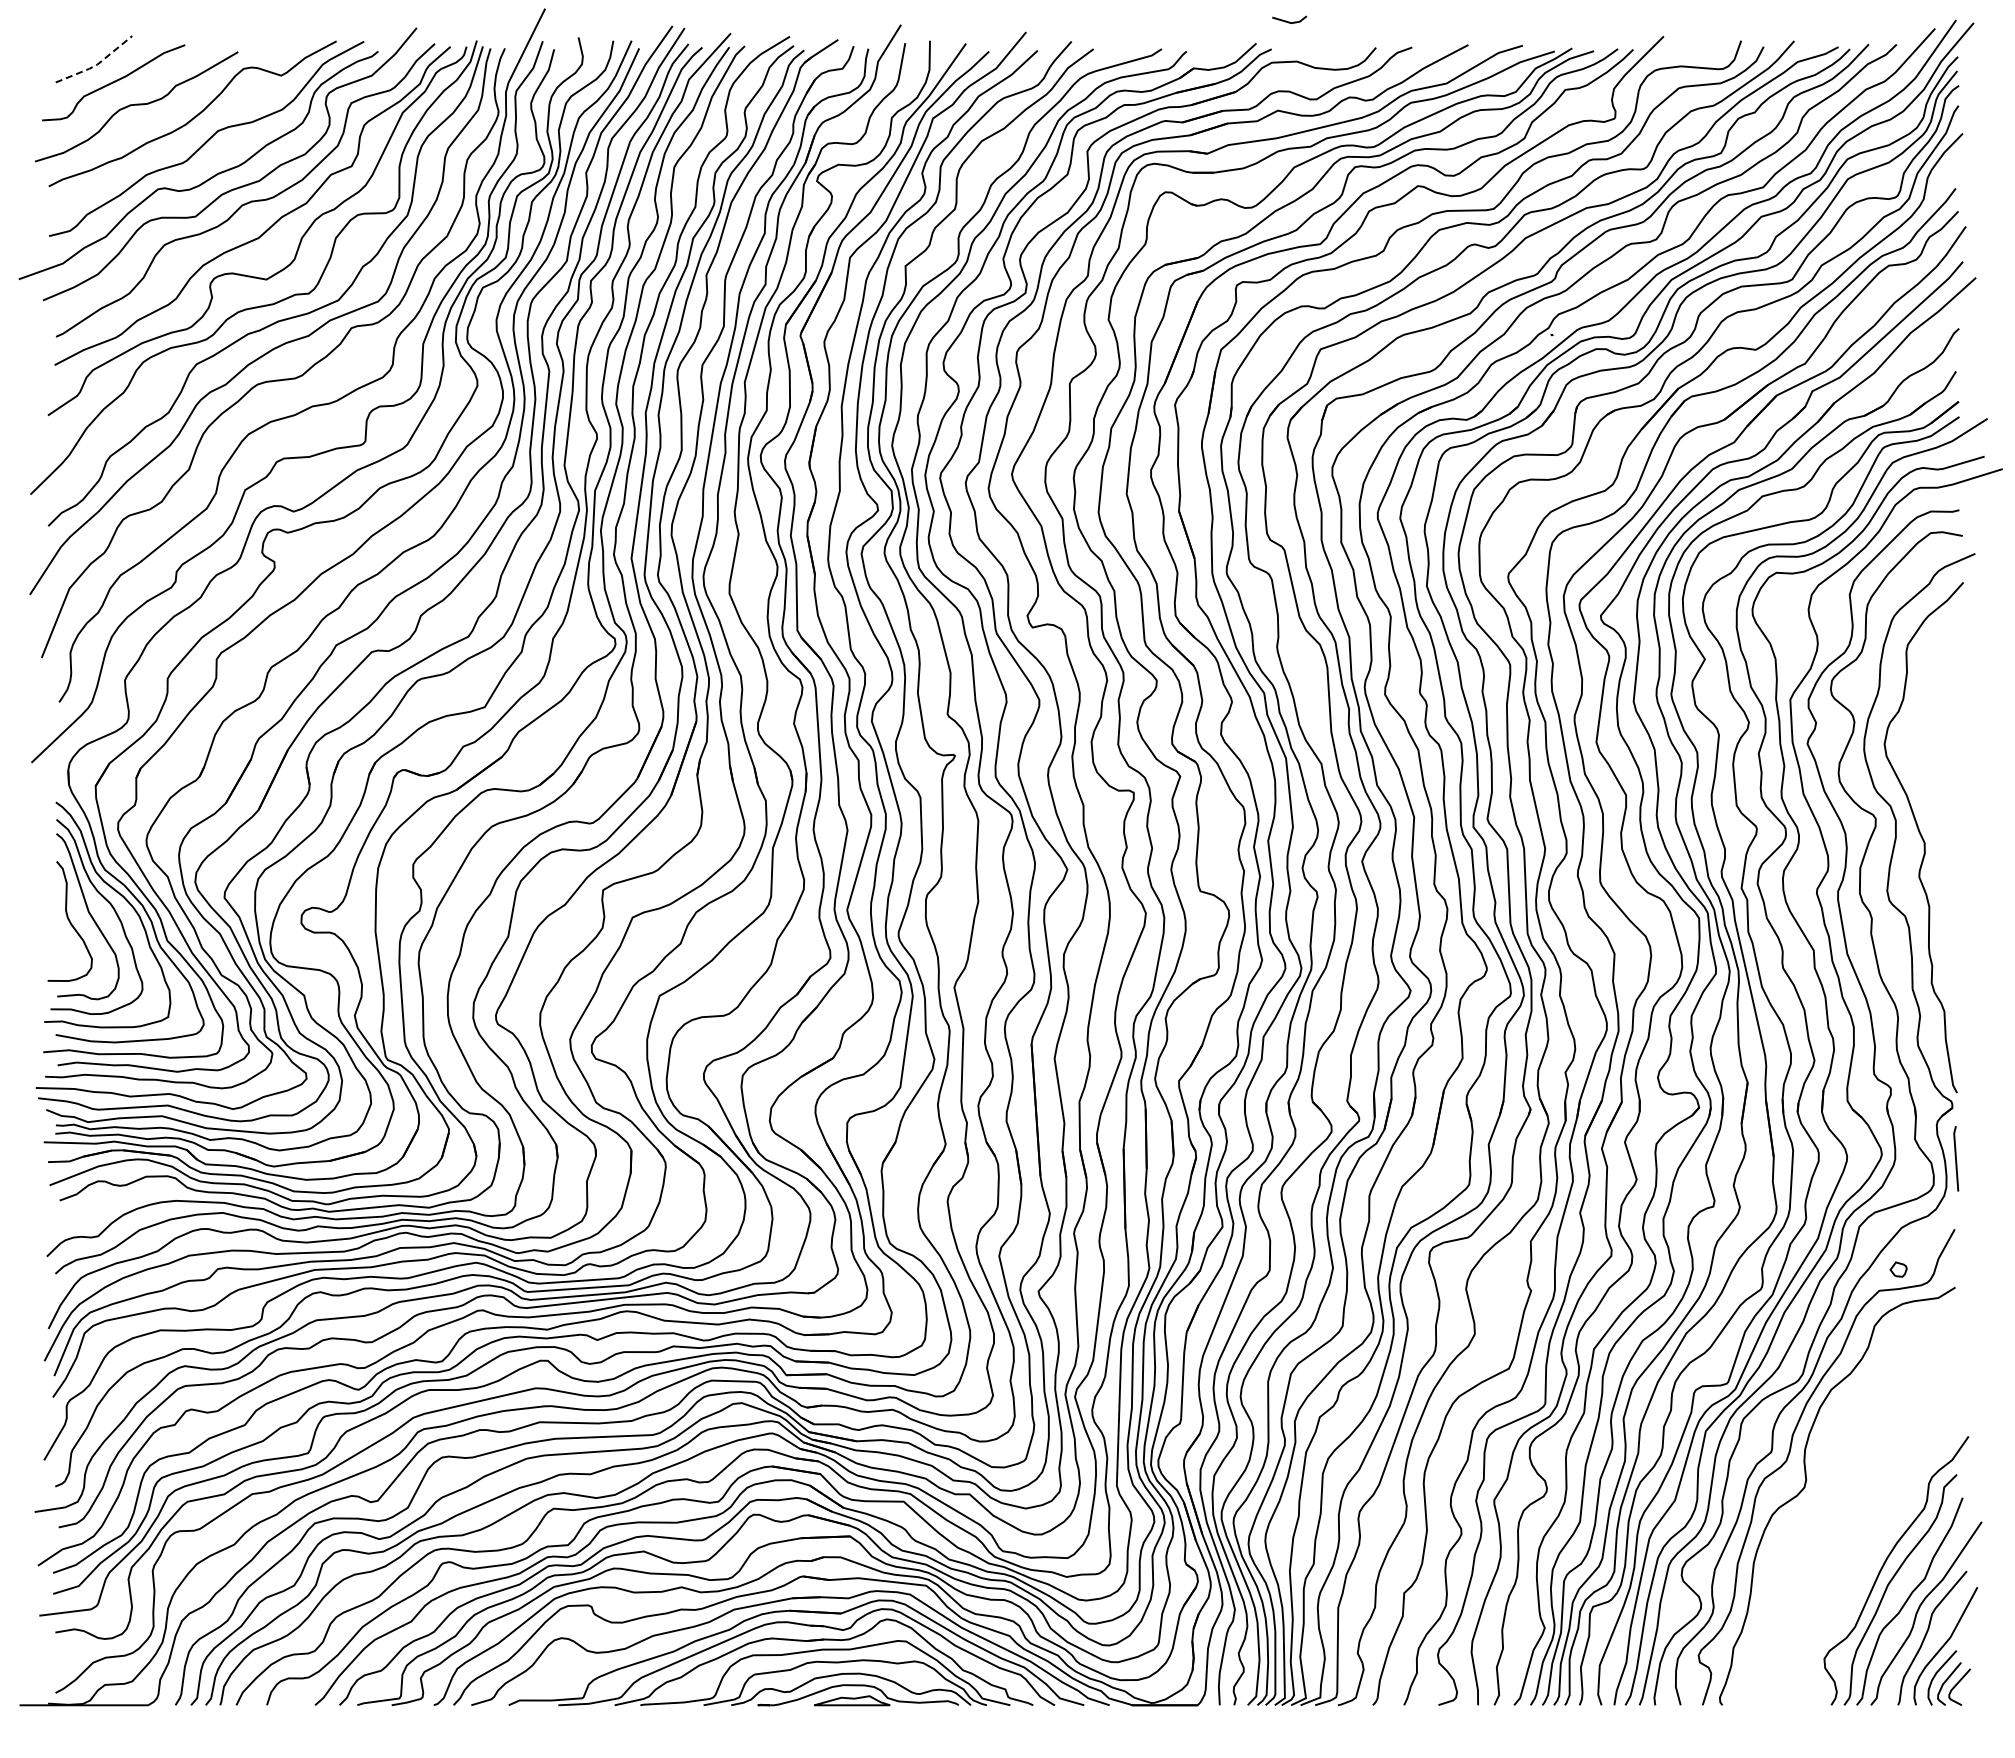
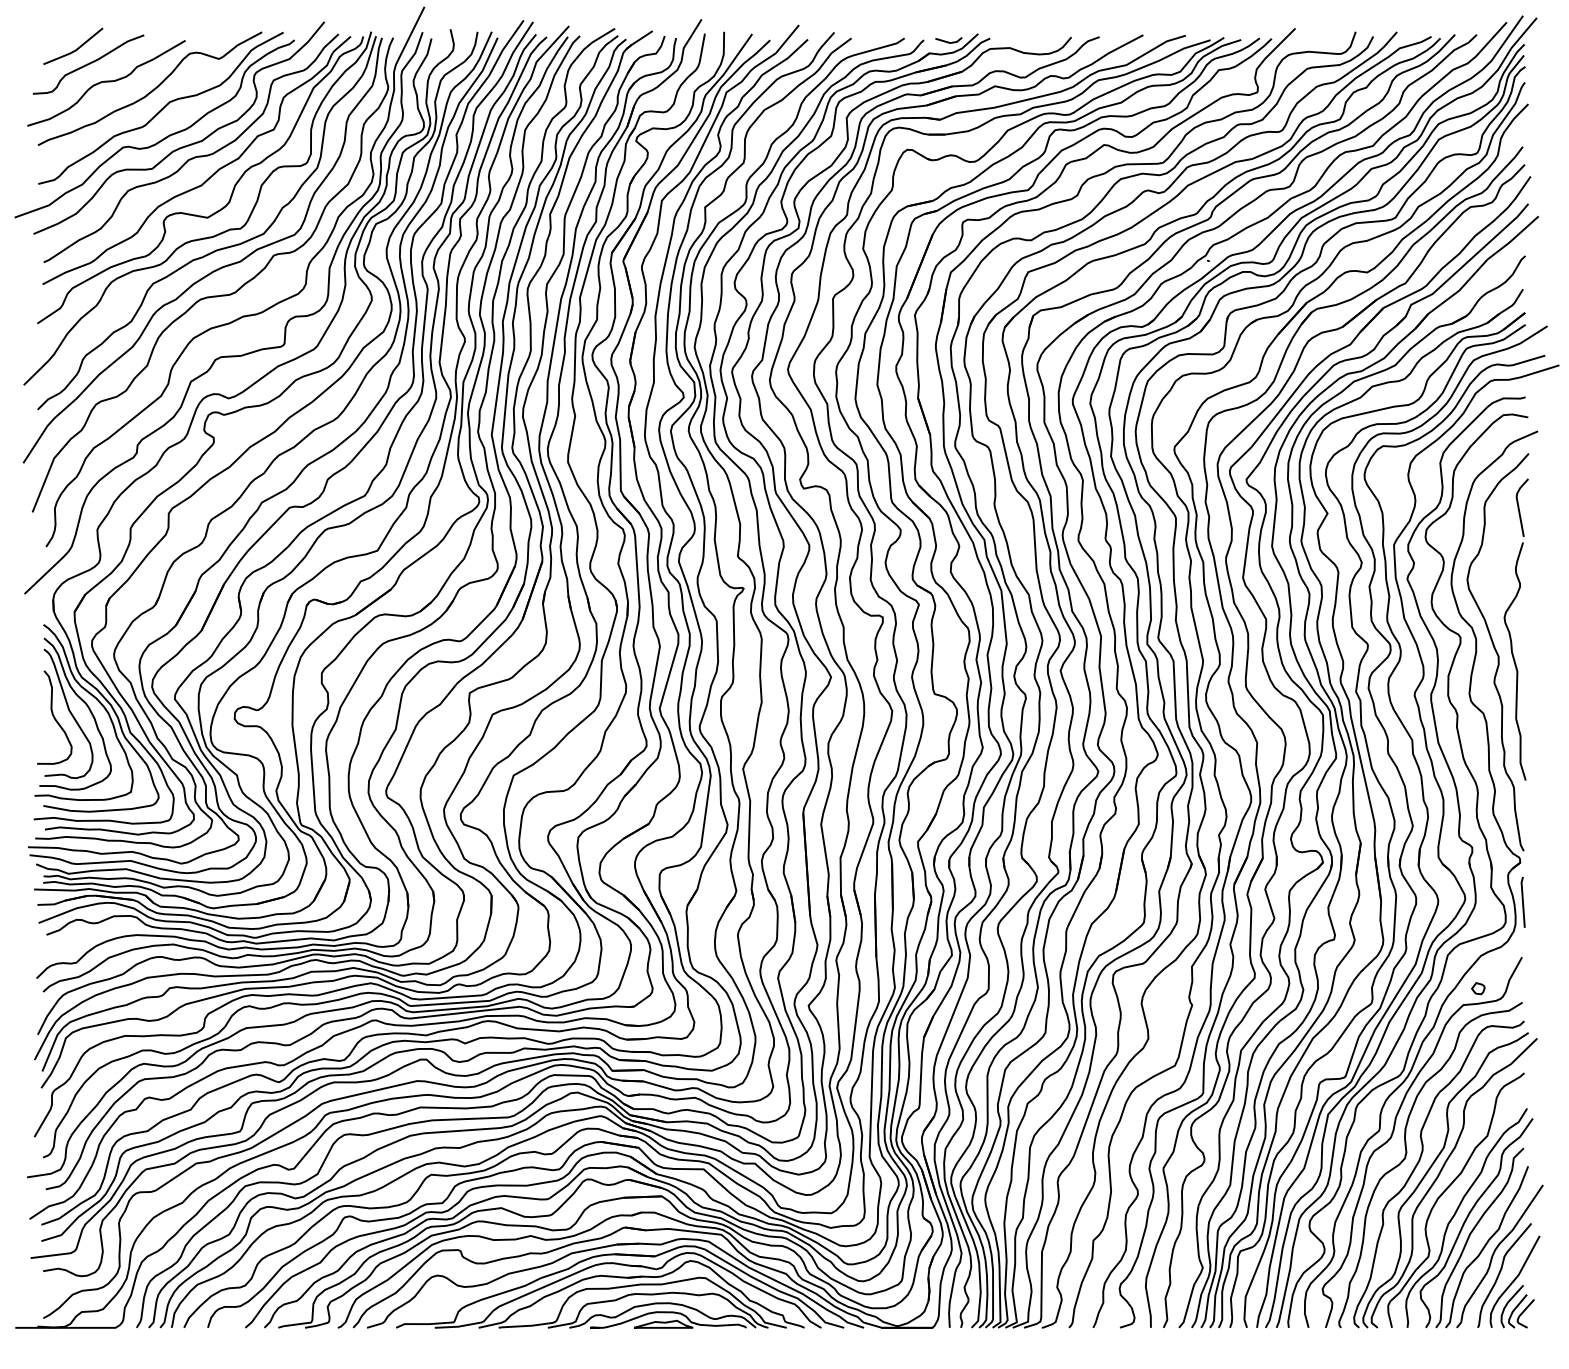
line: (1289, 21) -> (948, 41), moved
line: (96, 64) -> (75, 50), dashed -> solid
part: (1939, 811) -> (1510, 631), added
part: (1850, 1506) -> (1440, 1173), added

